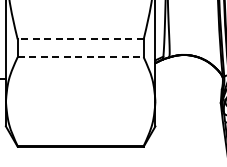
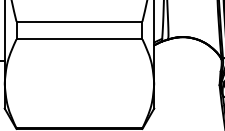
line: (80, 39) -> (79, 21), dashed -> solid
line: (80, 57) -> (79, 39), dashed -> solid

